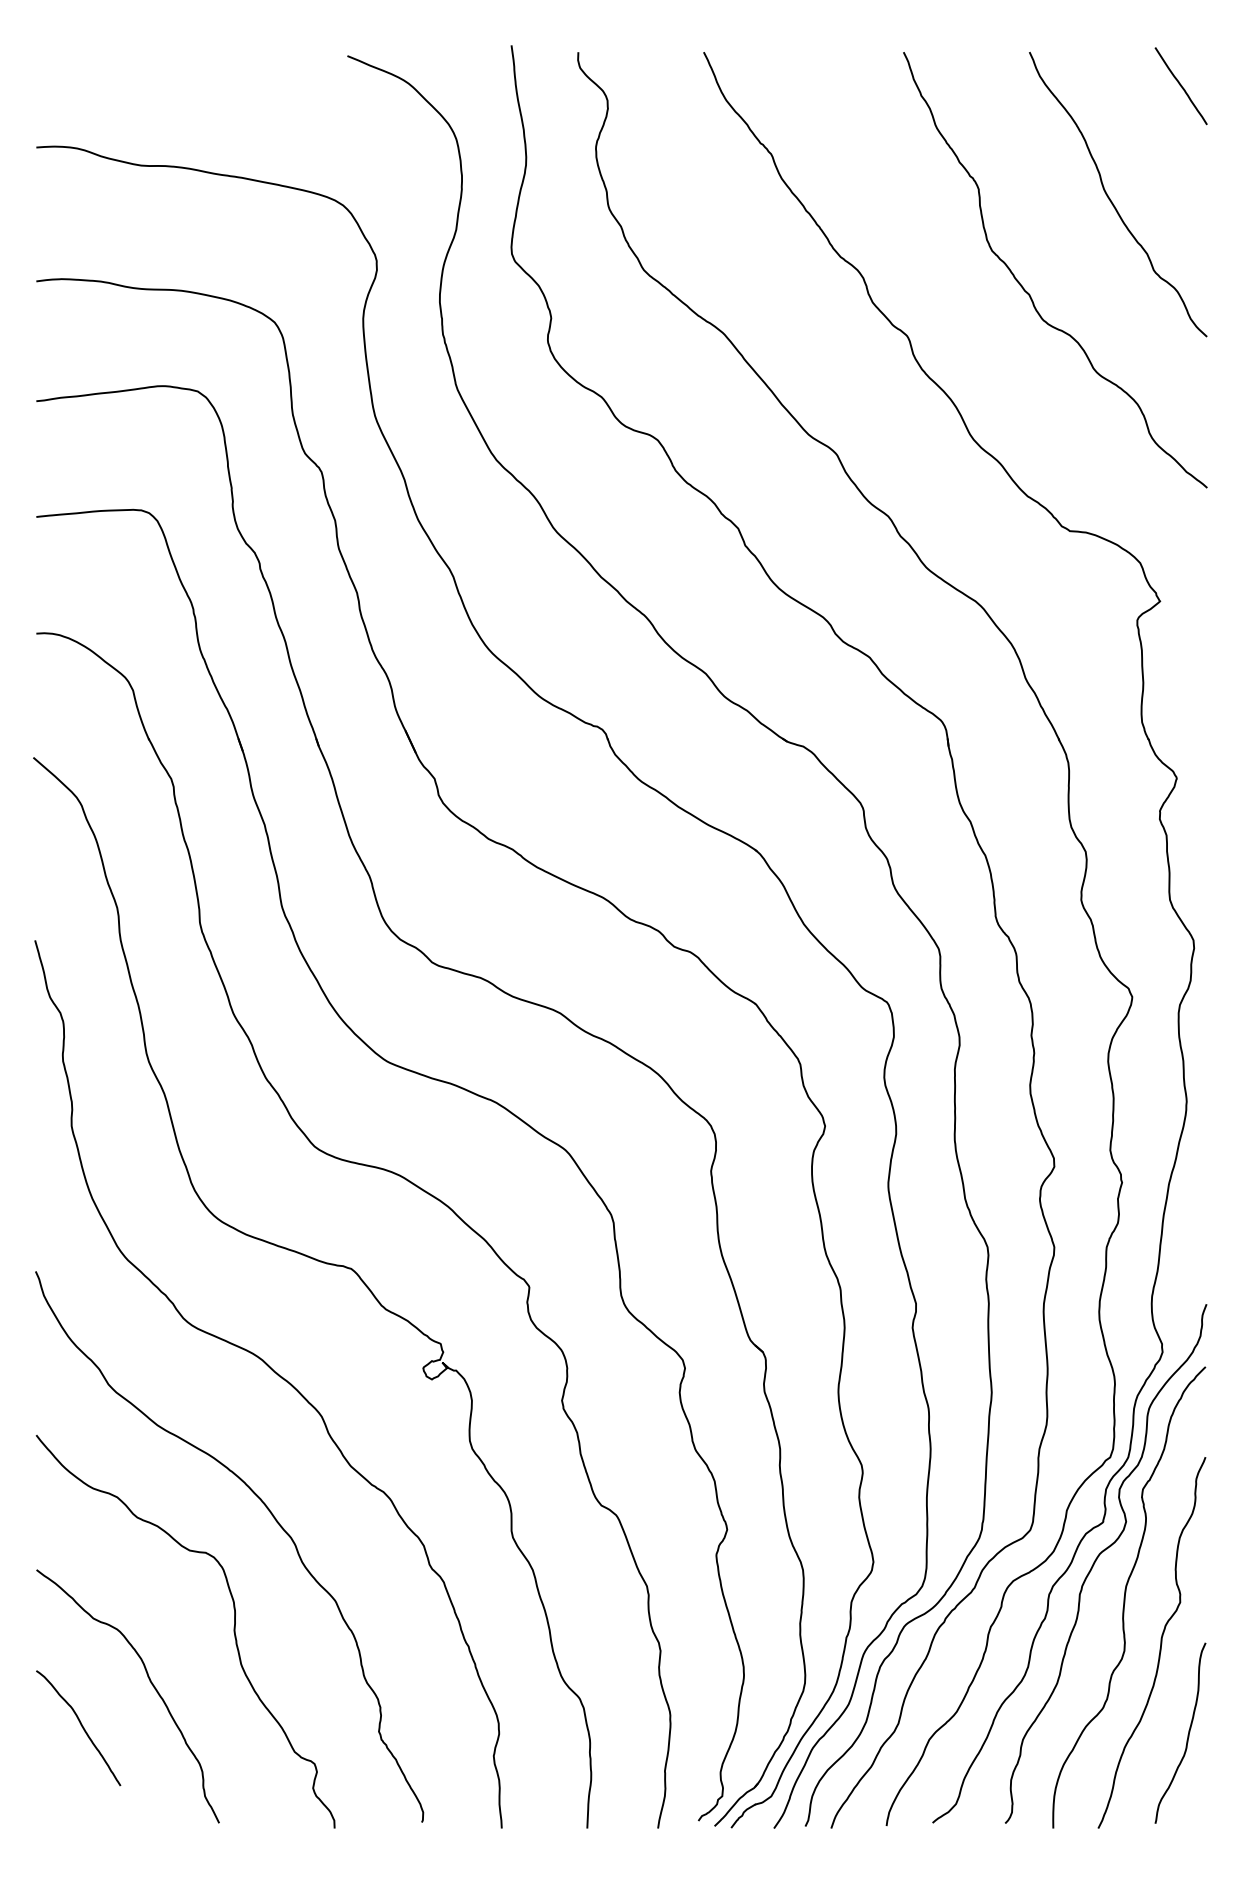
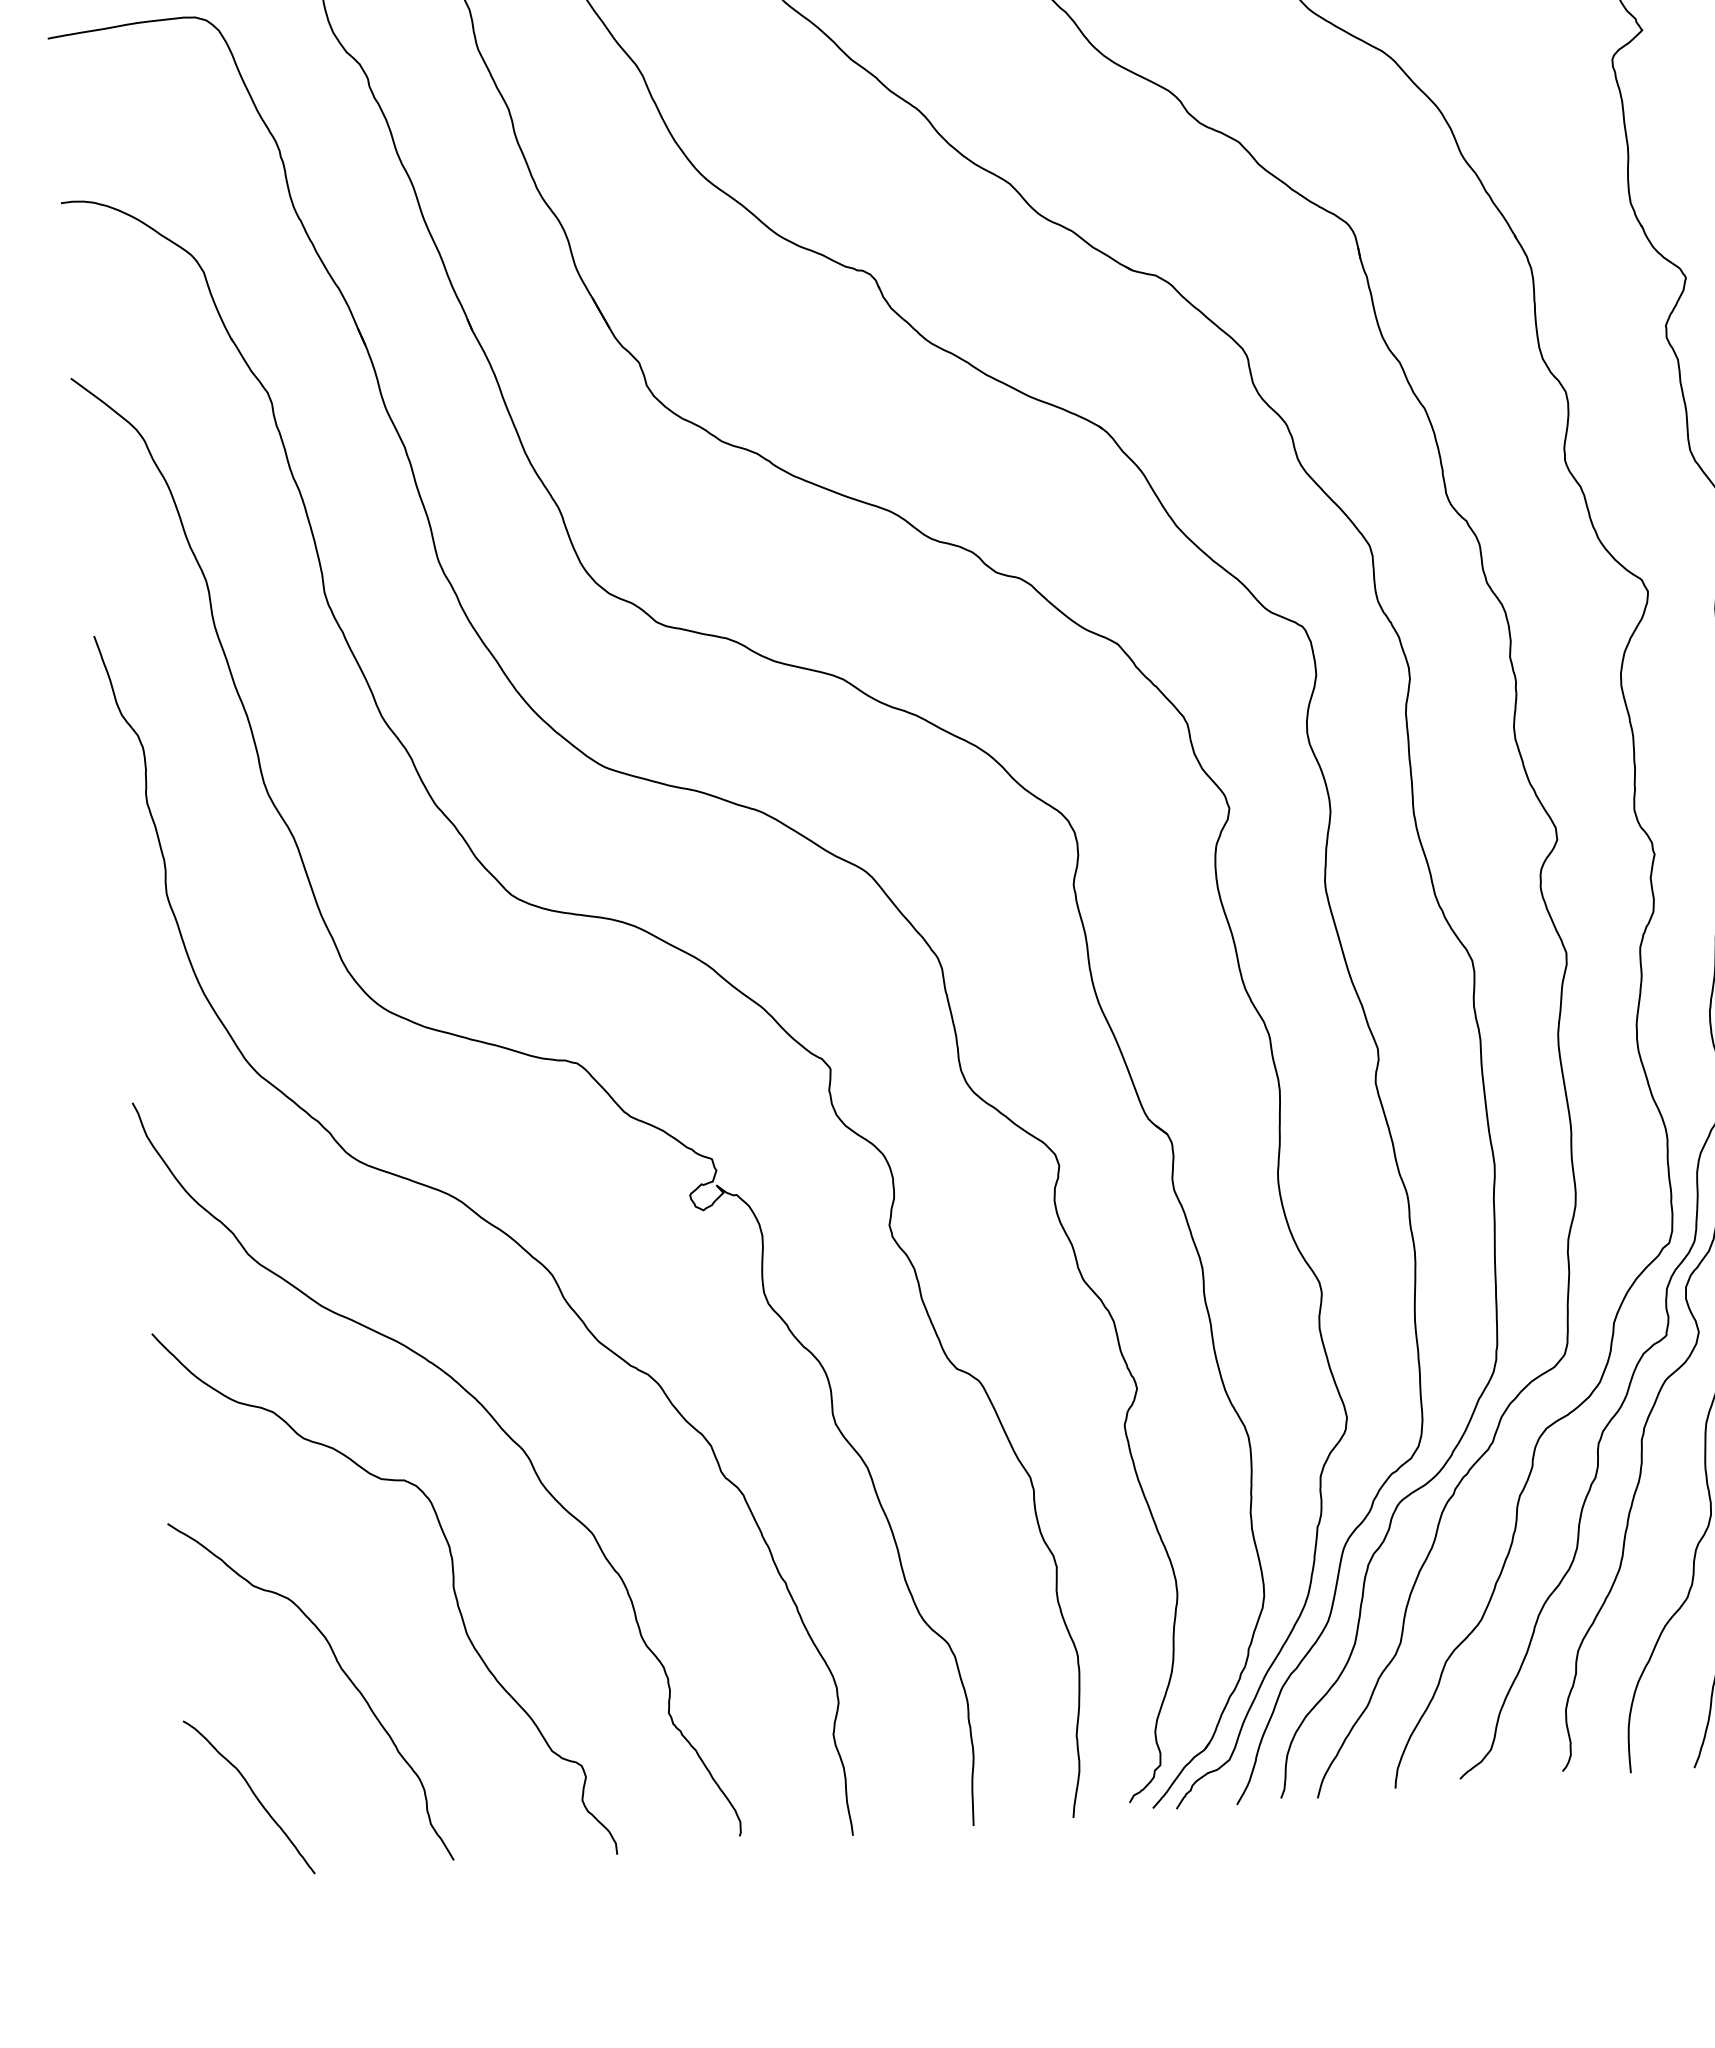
curve: (80, 1725) -> (251, 1793), moved

